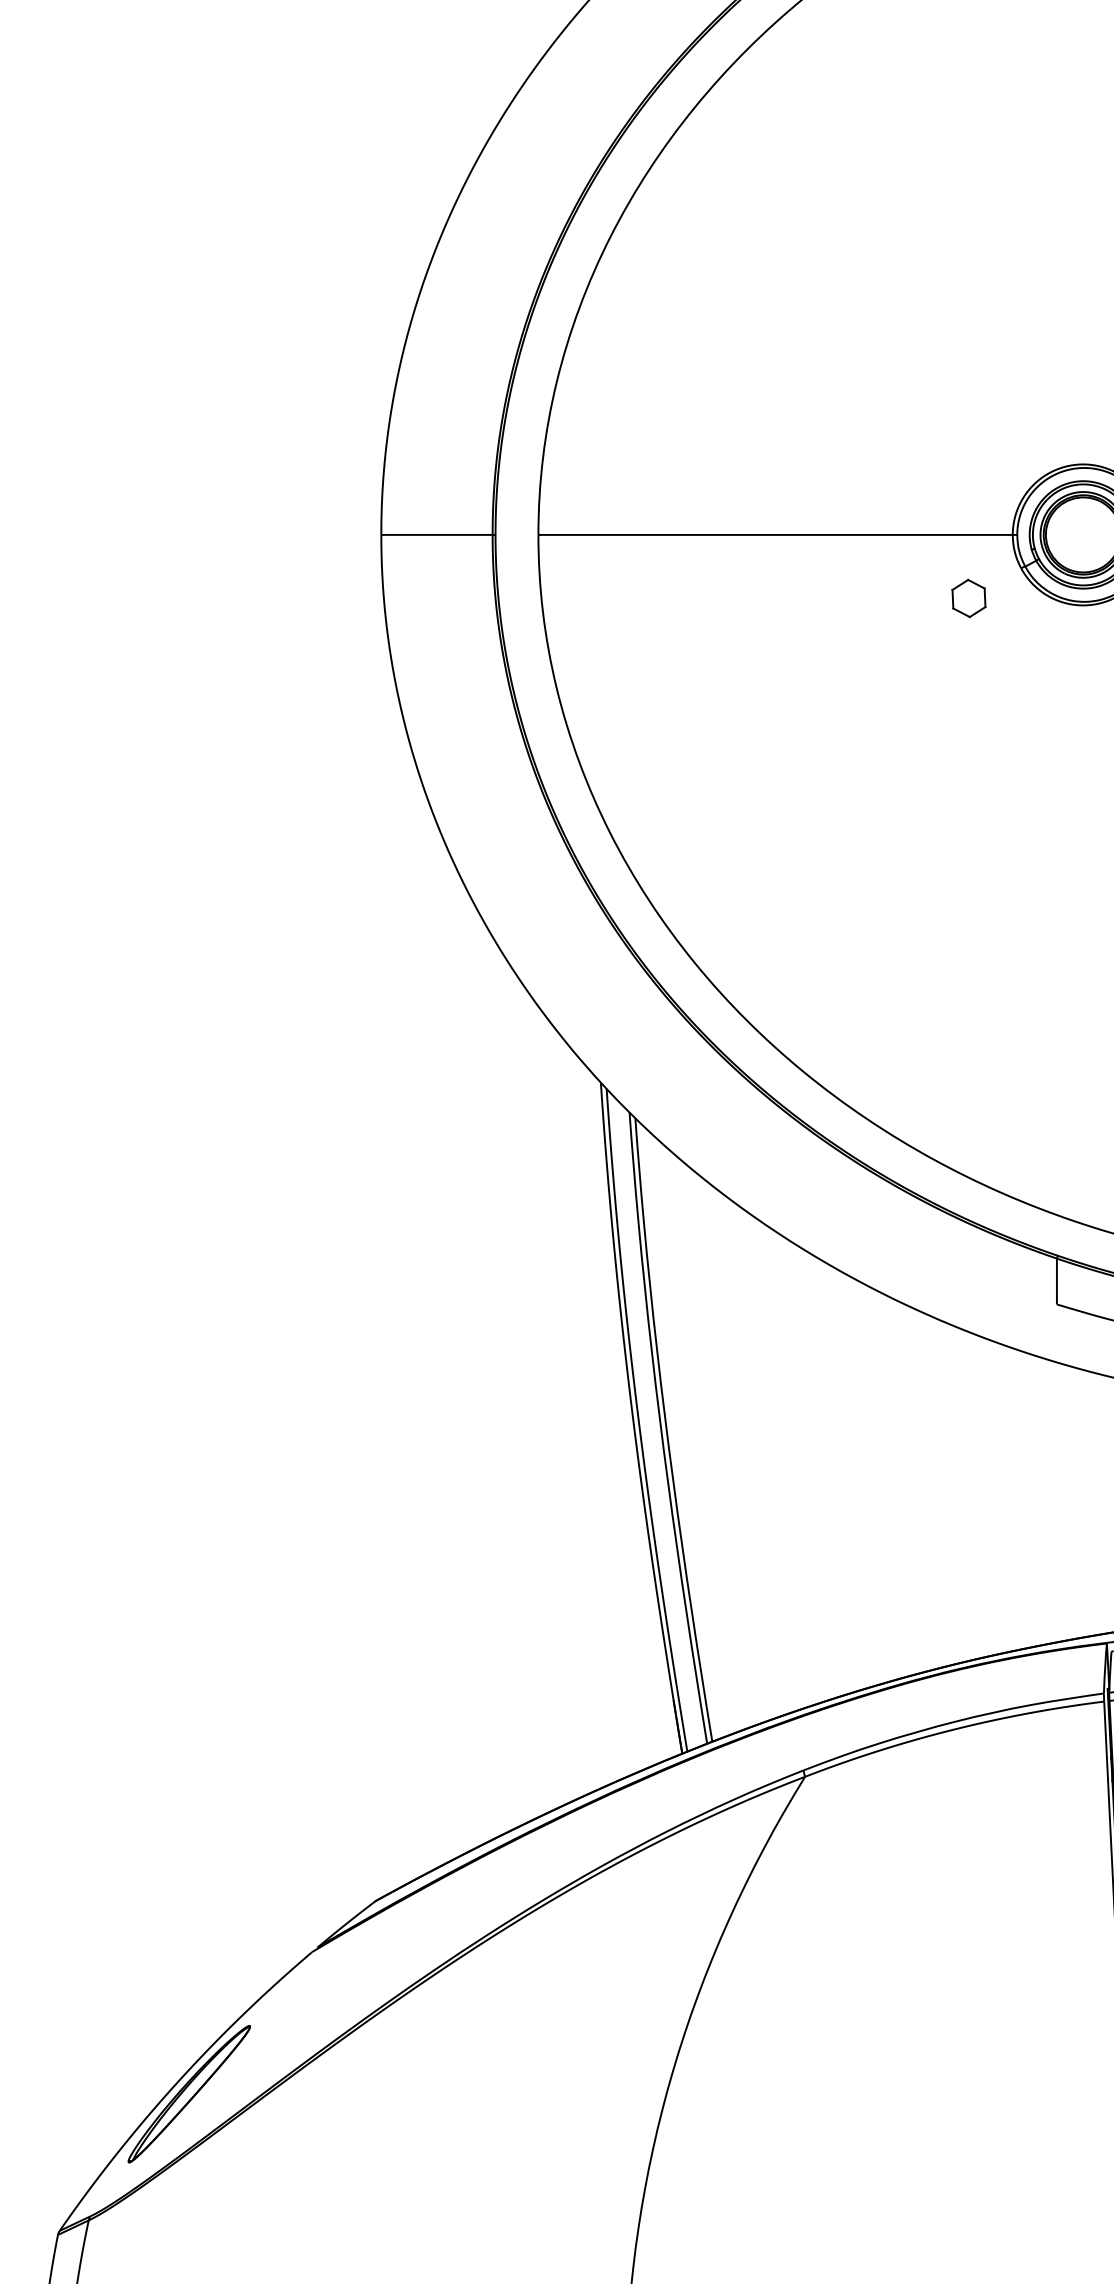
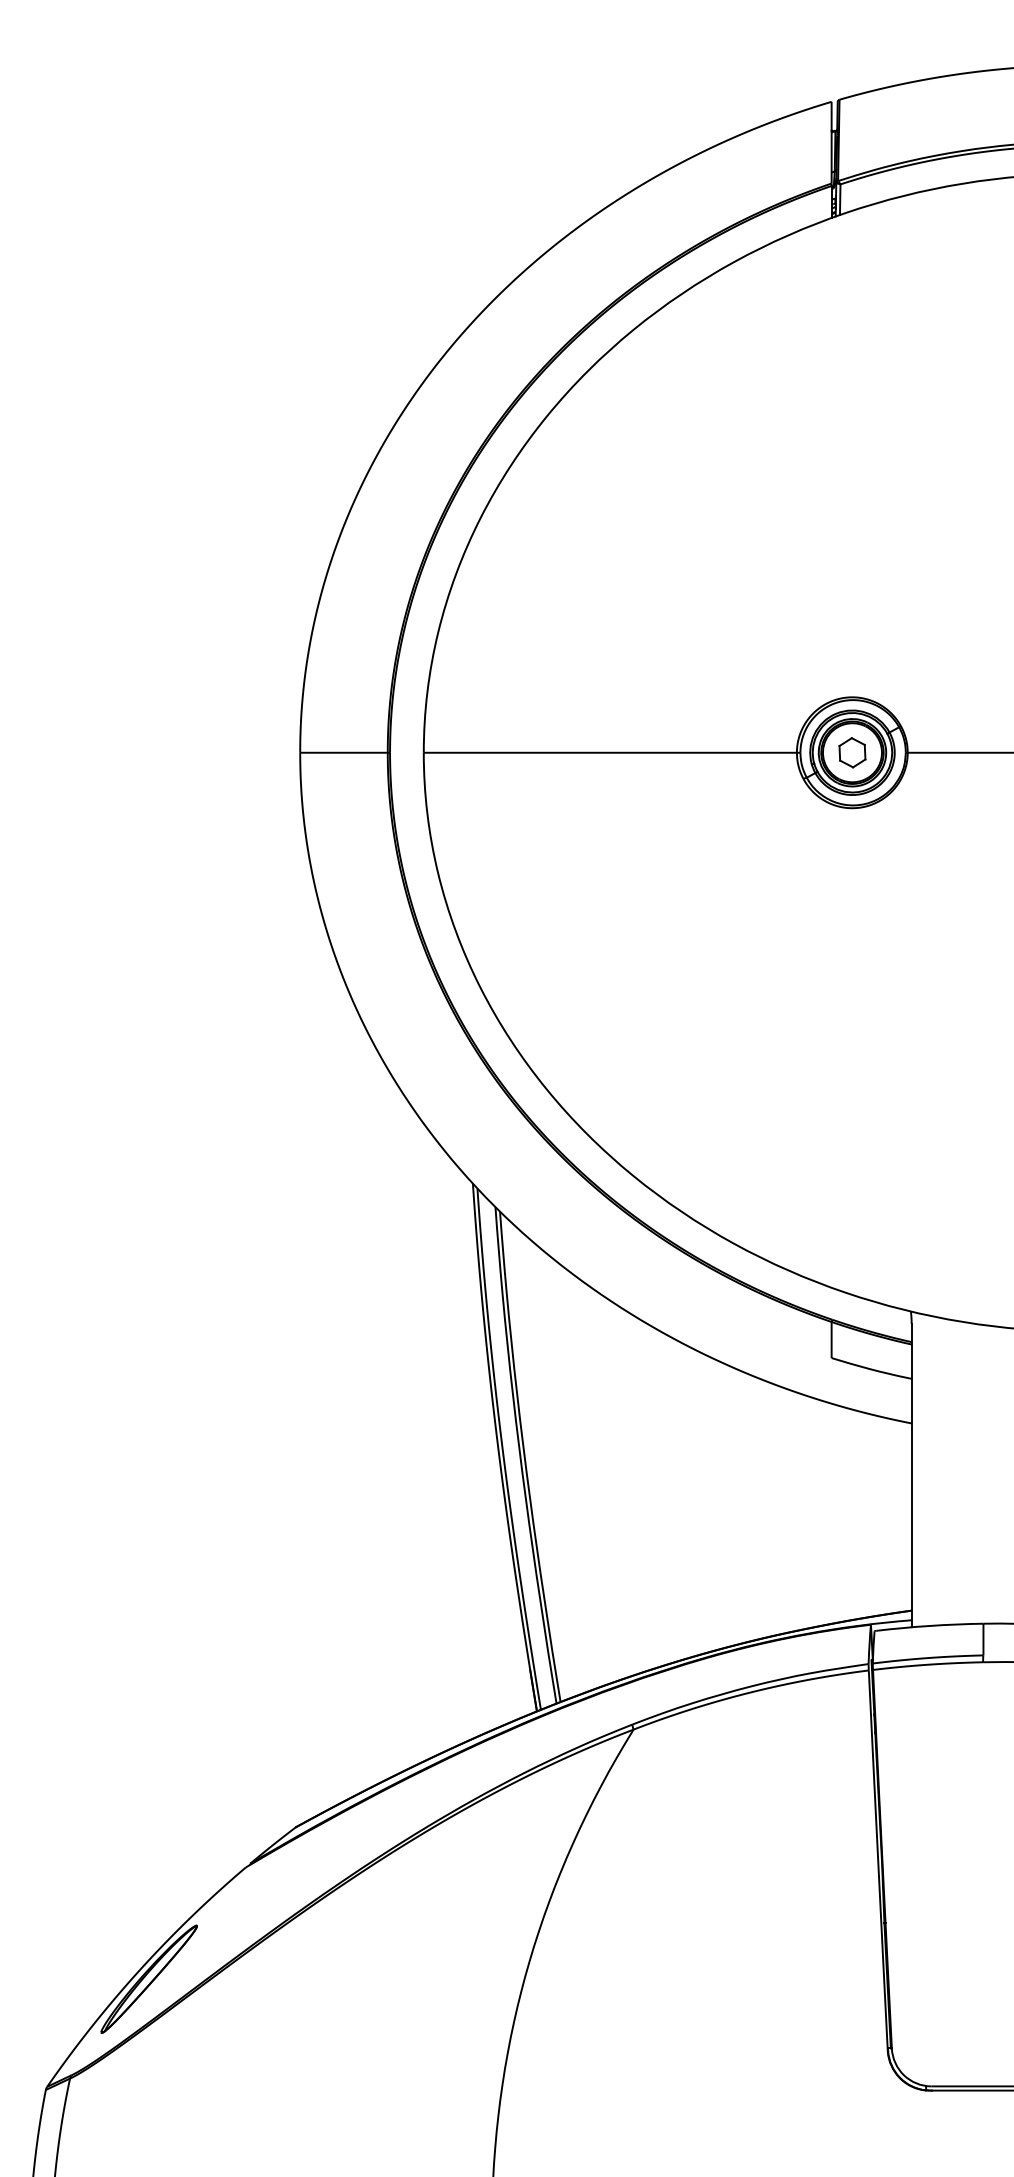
part: (969, 598) -> (852, 752), moved

